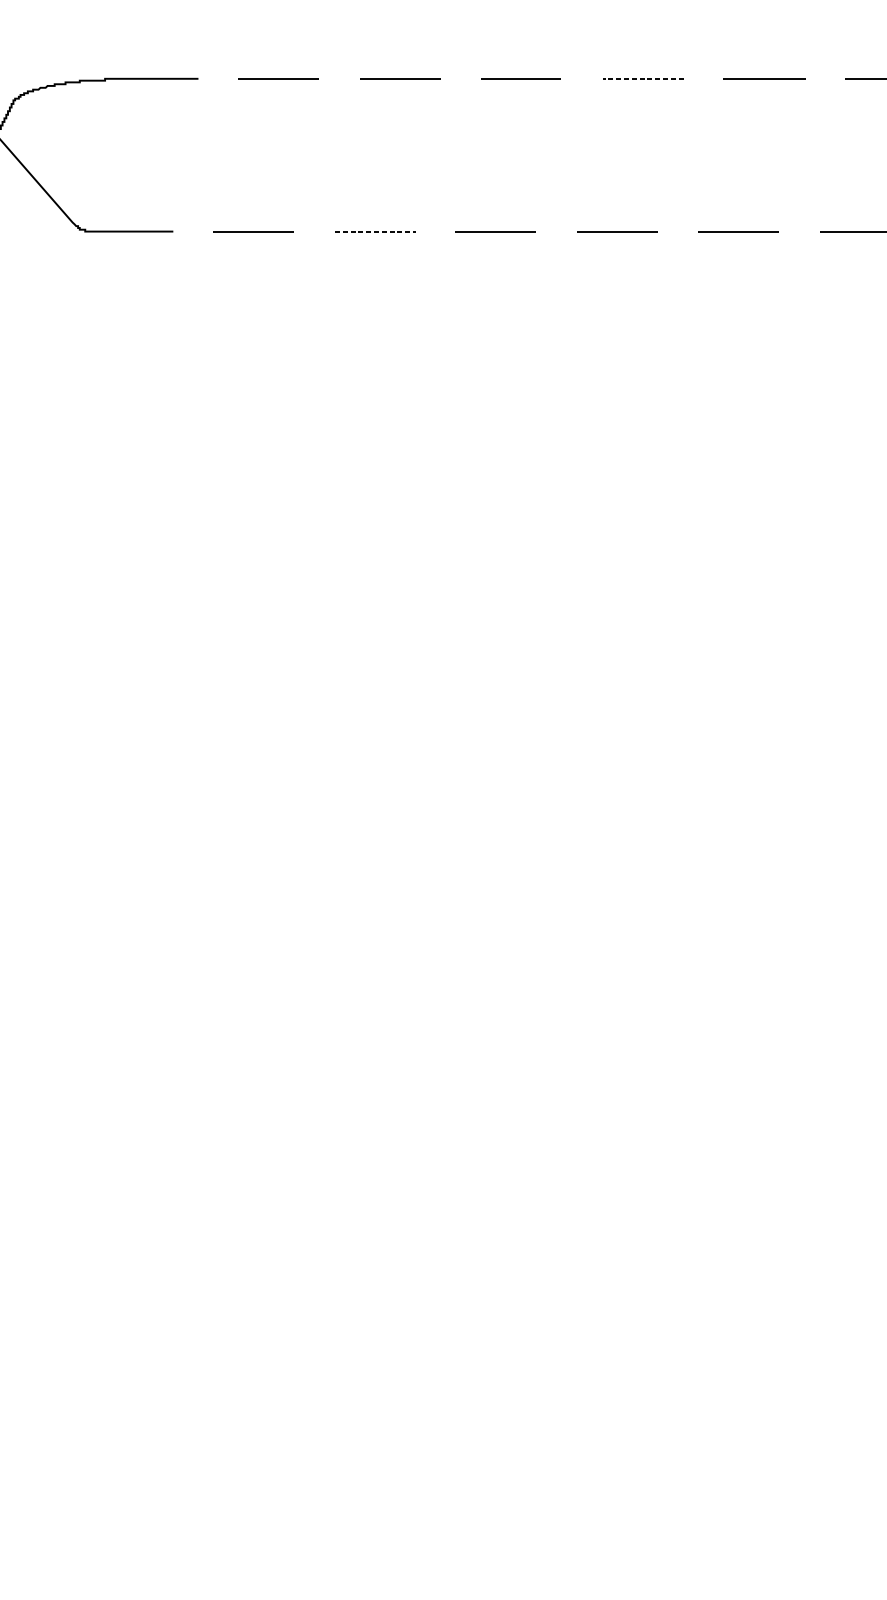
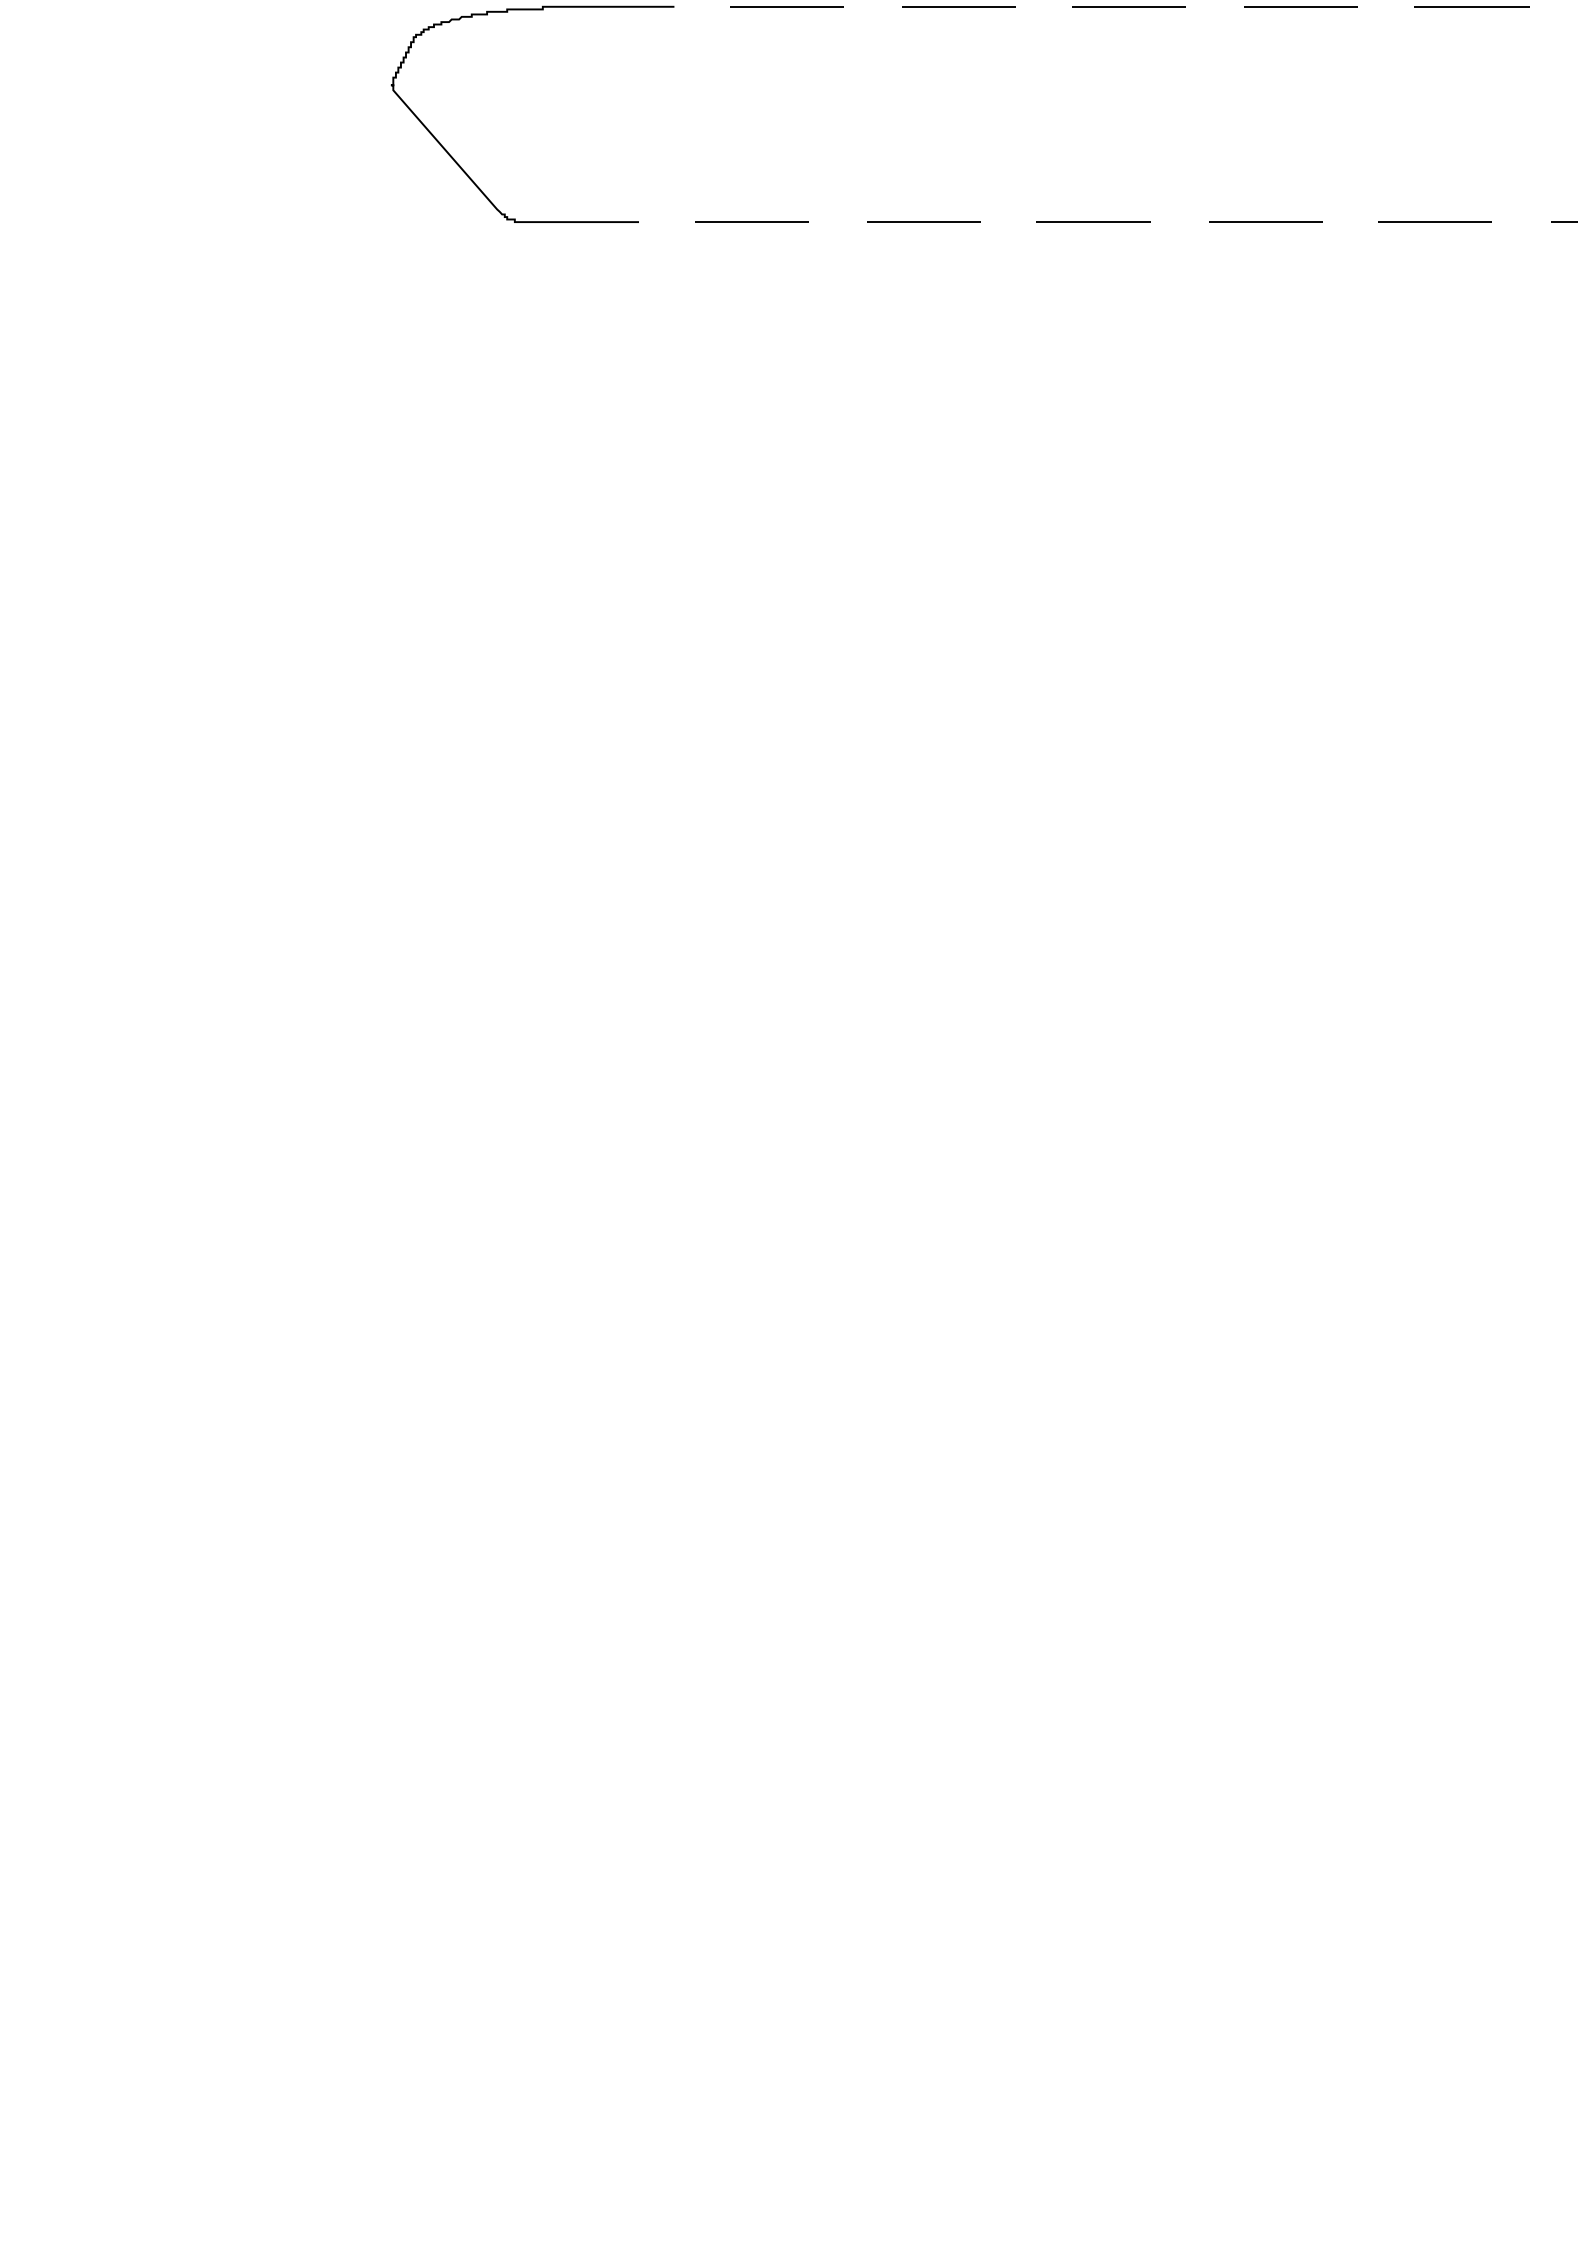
line: (642, 78) -> (1300, 6), dashed -> solid
line: (375, 231) -> (924, 222), dashed -> solid

